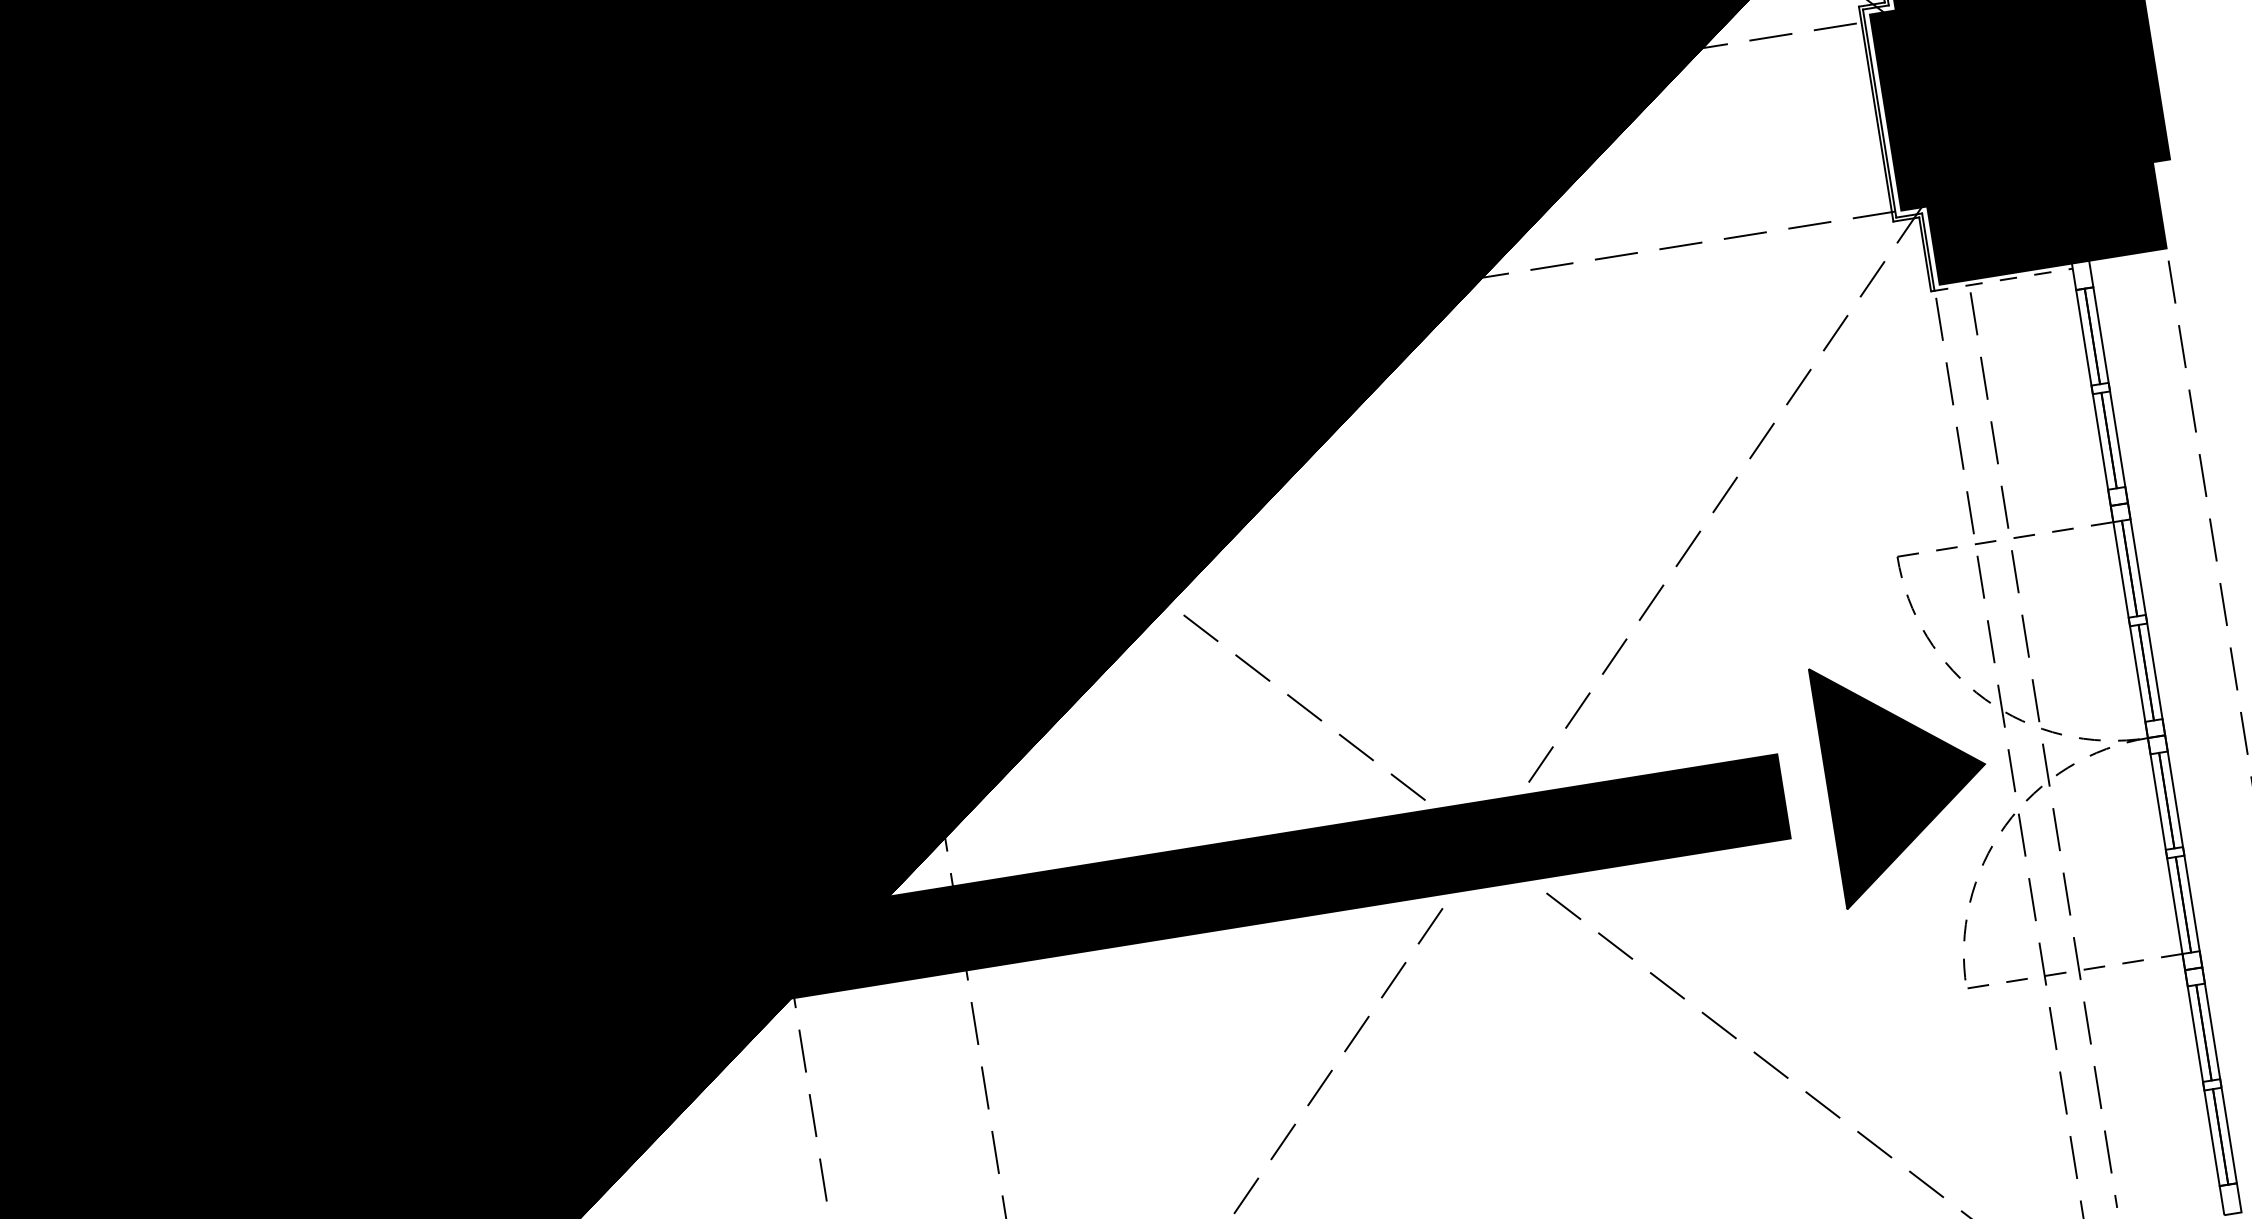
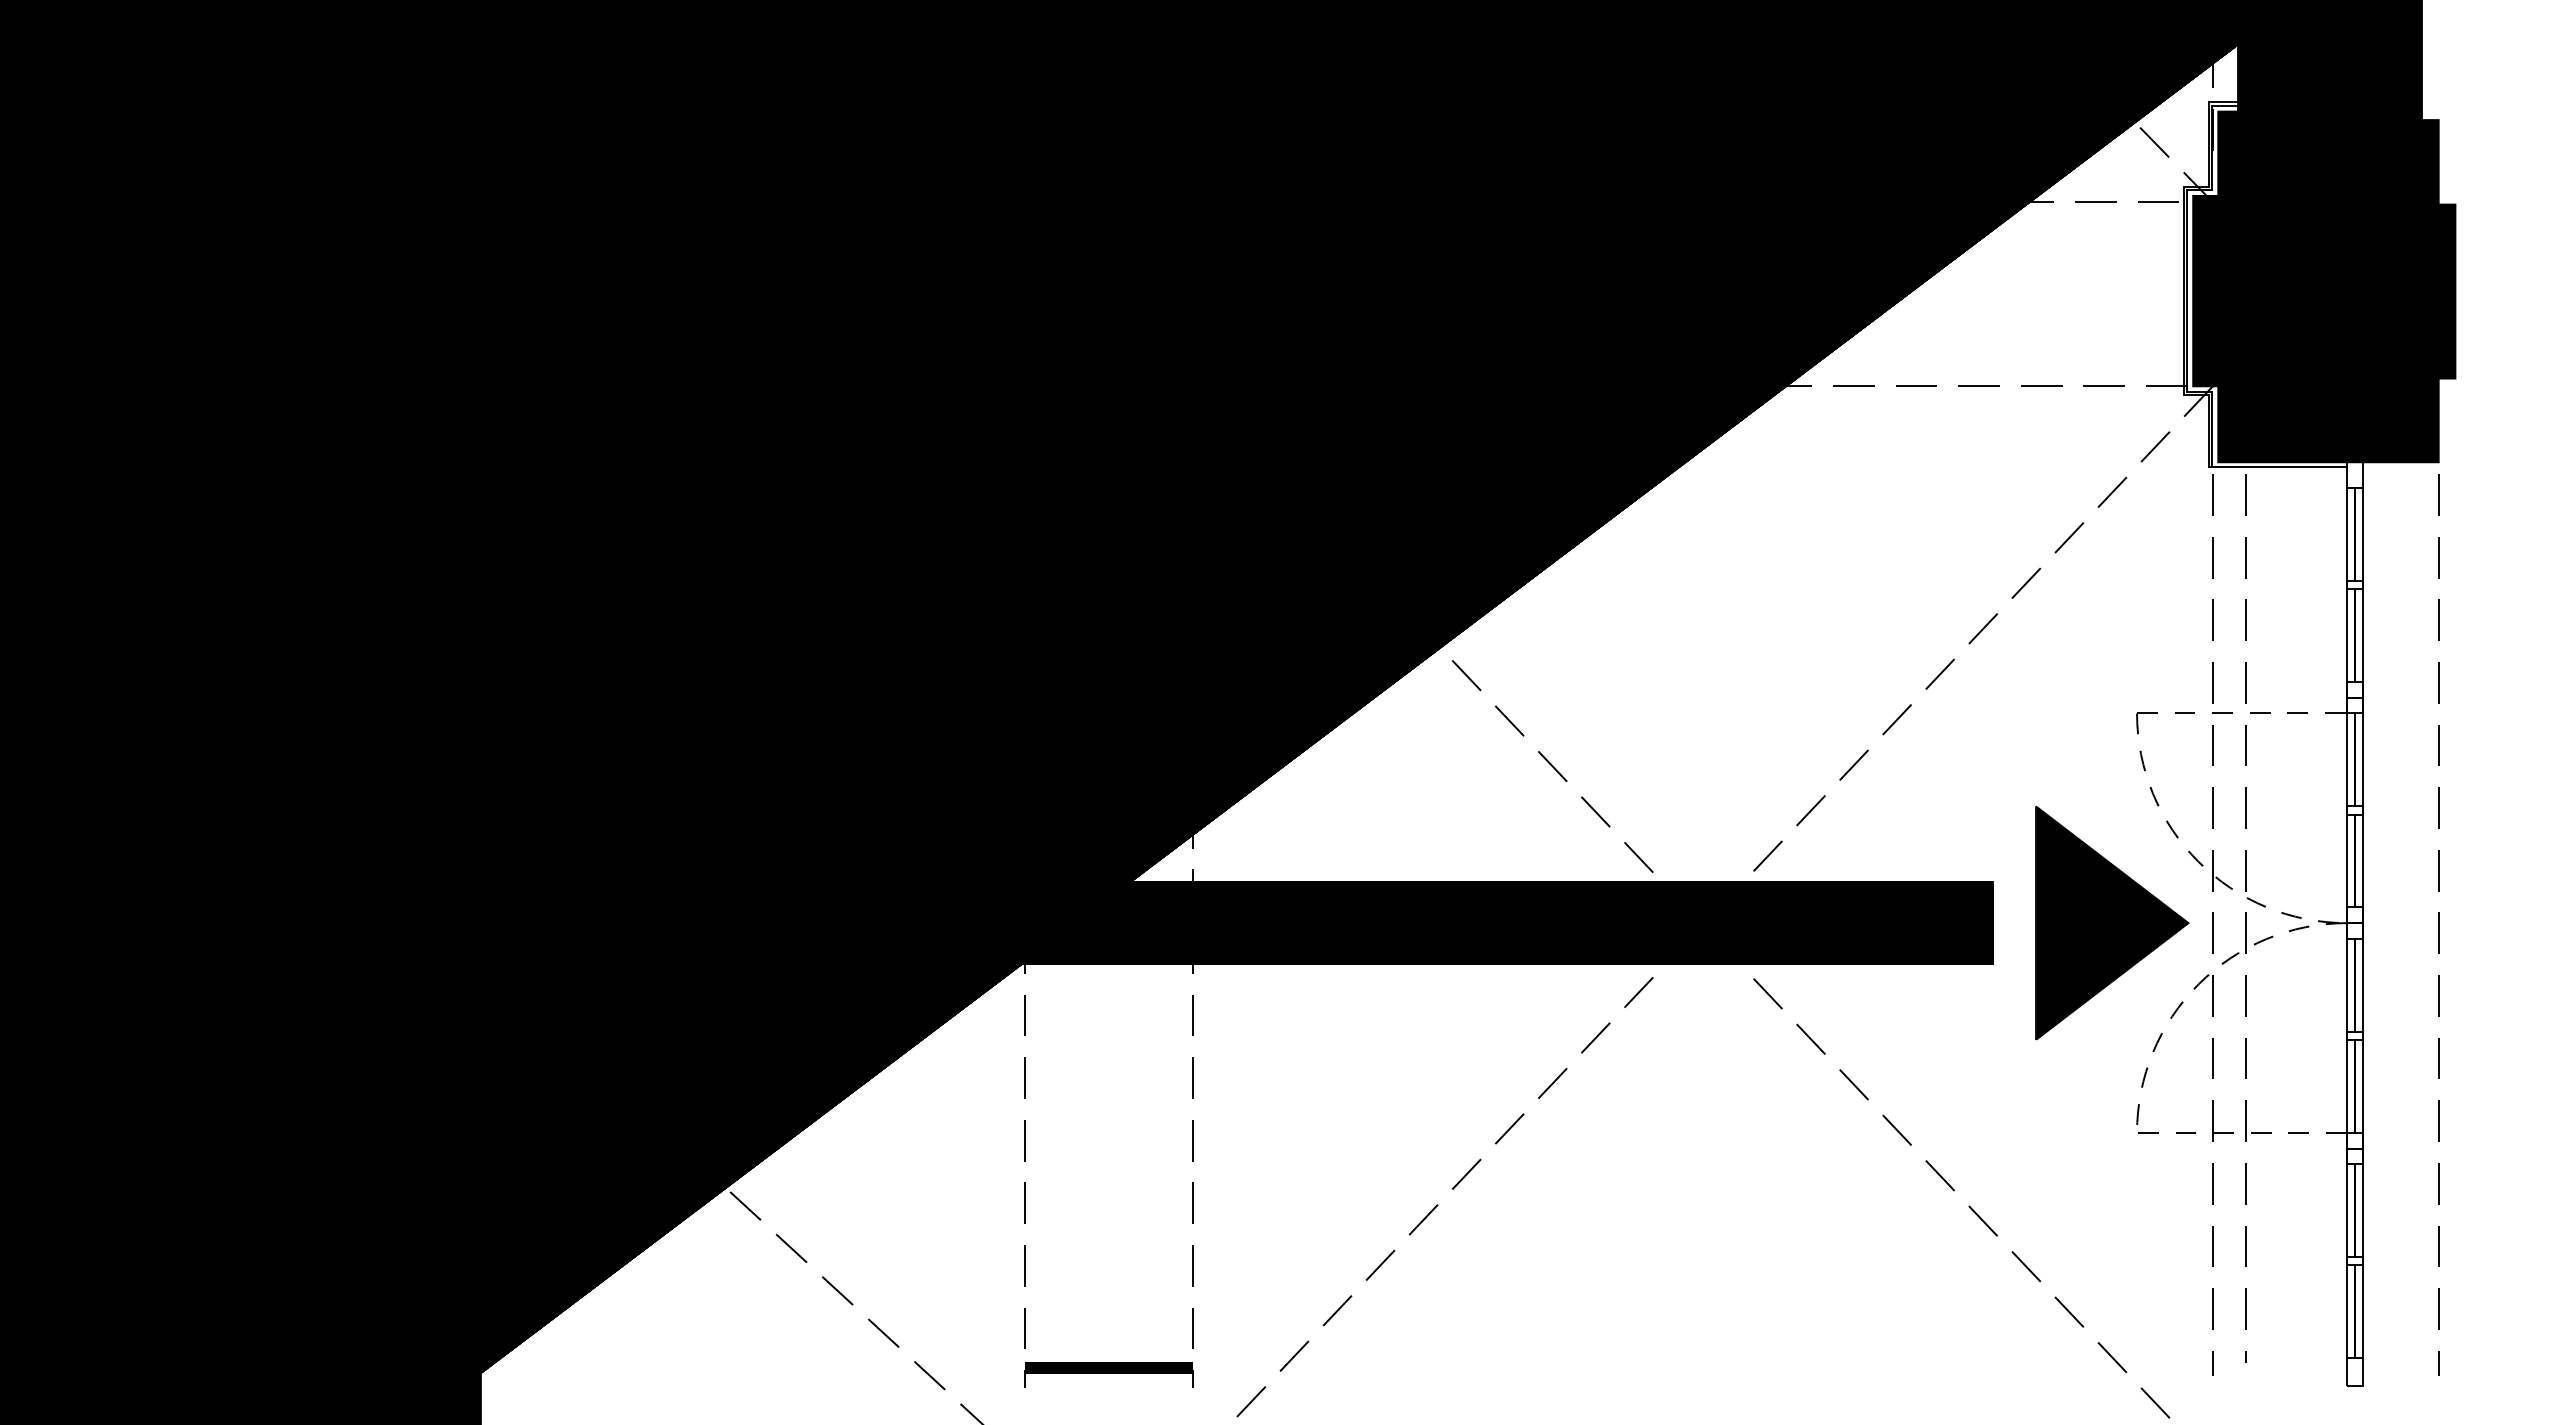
line: (2001, 280) -> (2277, 467), dashed -> solid

